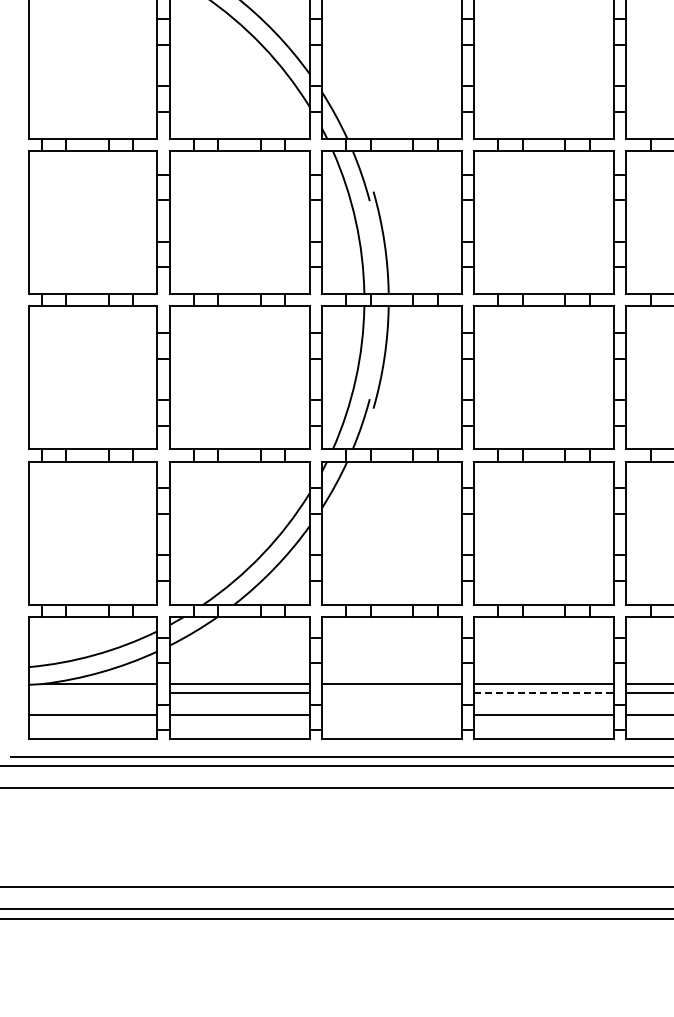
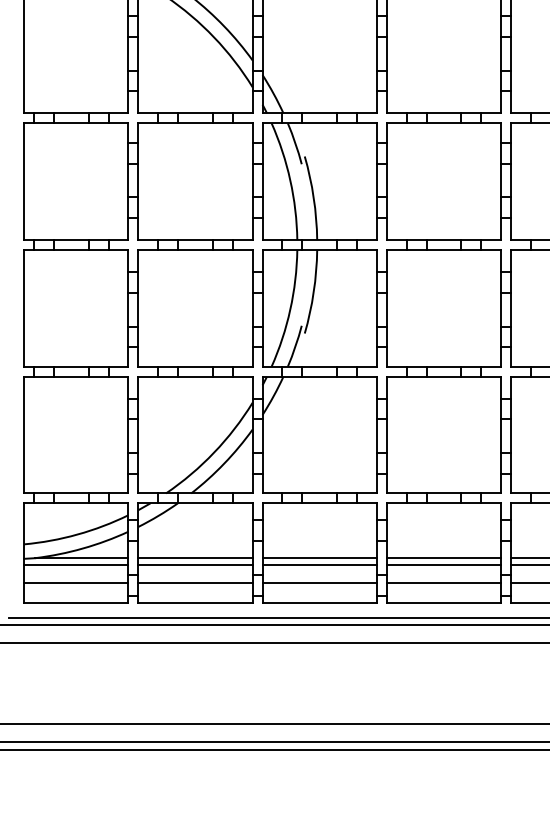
line: (93, 692) -> (76, 565), added
line: (391, 692) -> (319, 565), added
line: (544, 692) -> (444, 565), dashed -> solid
line: (391, 714) -> (319, 583), added

